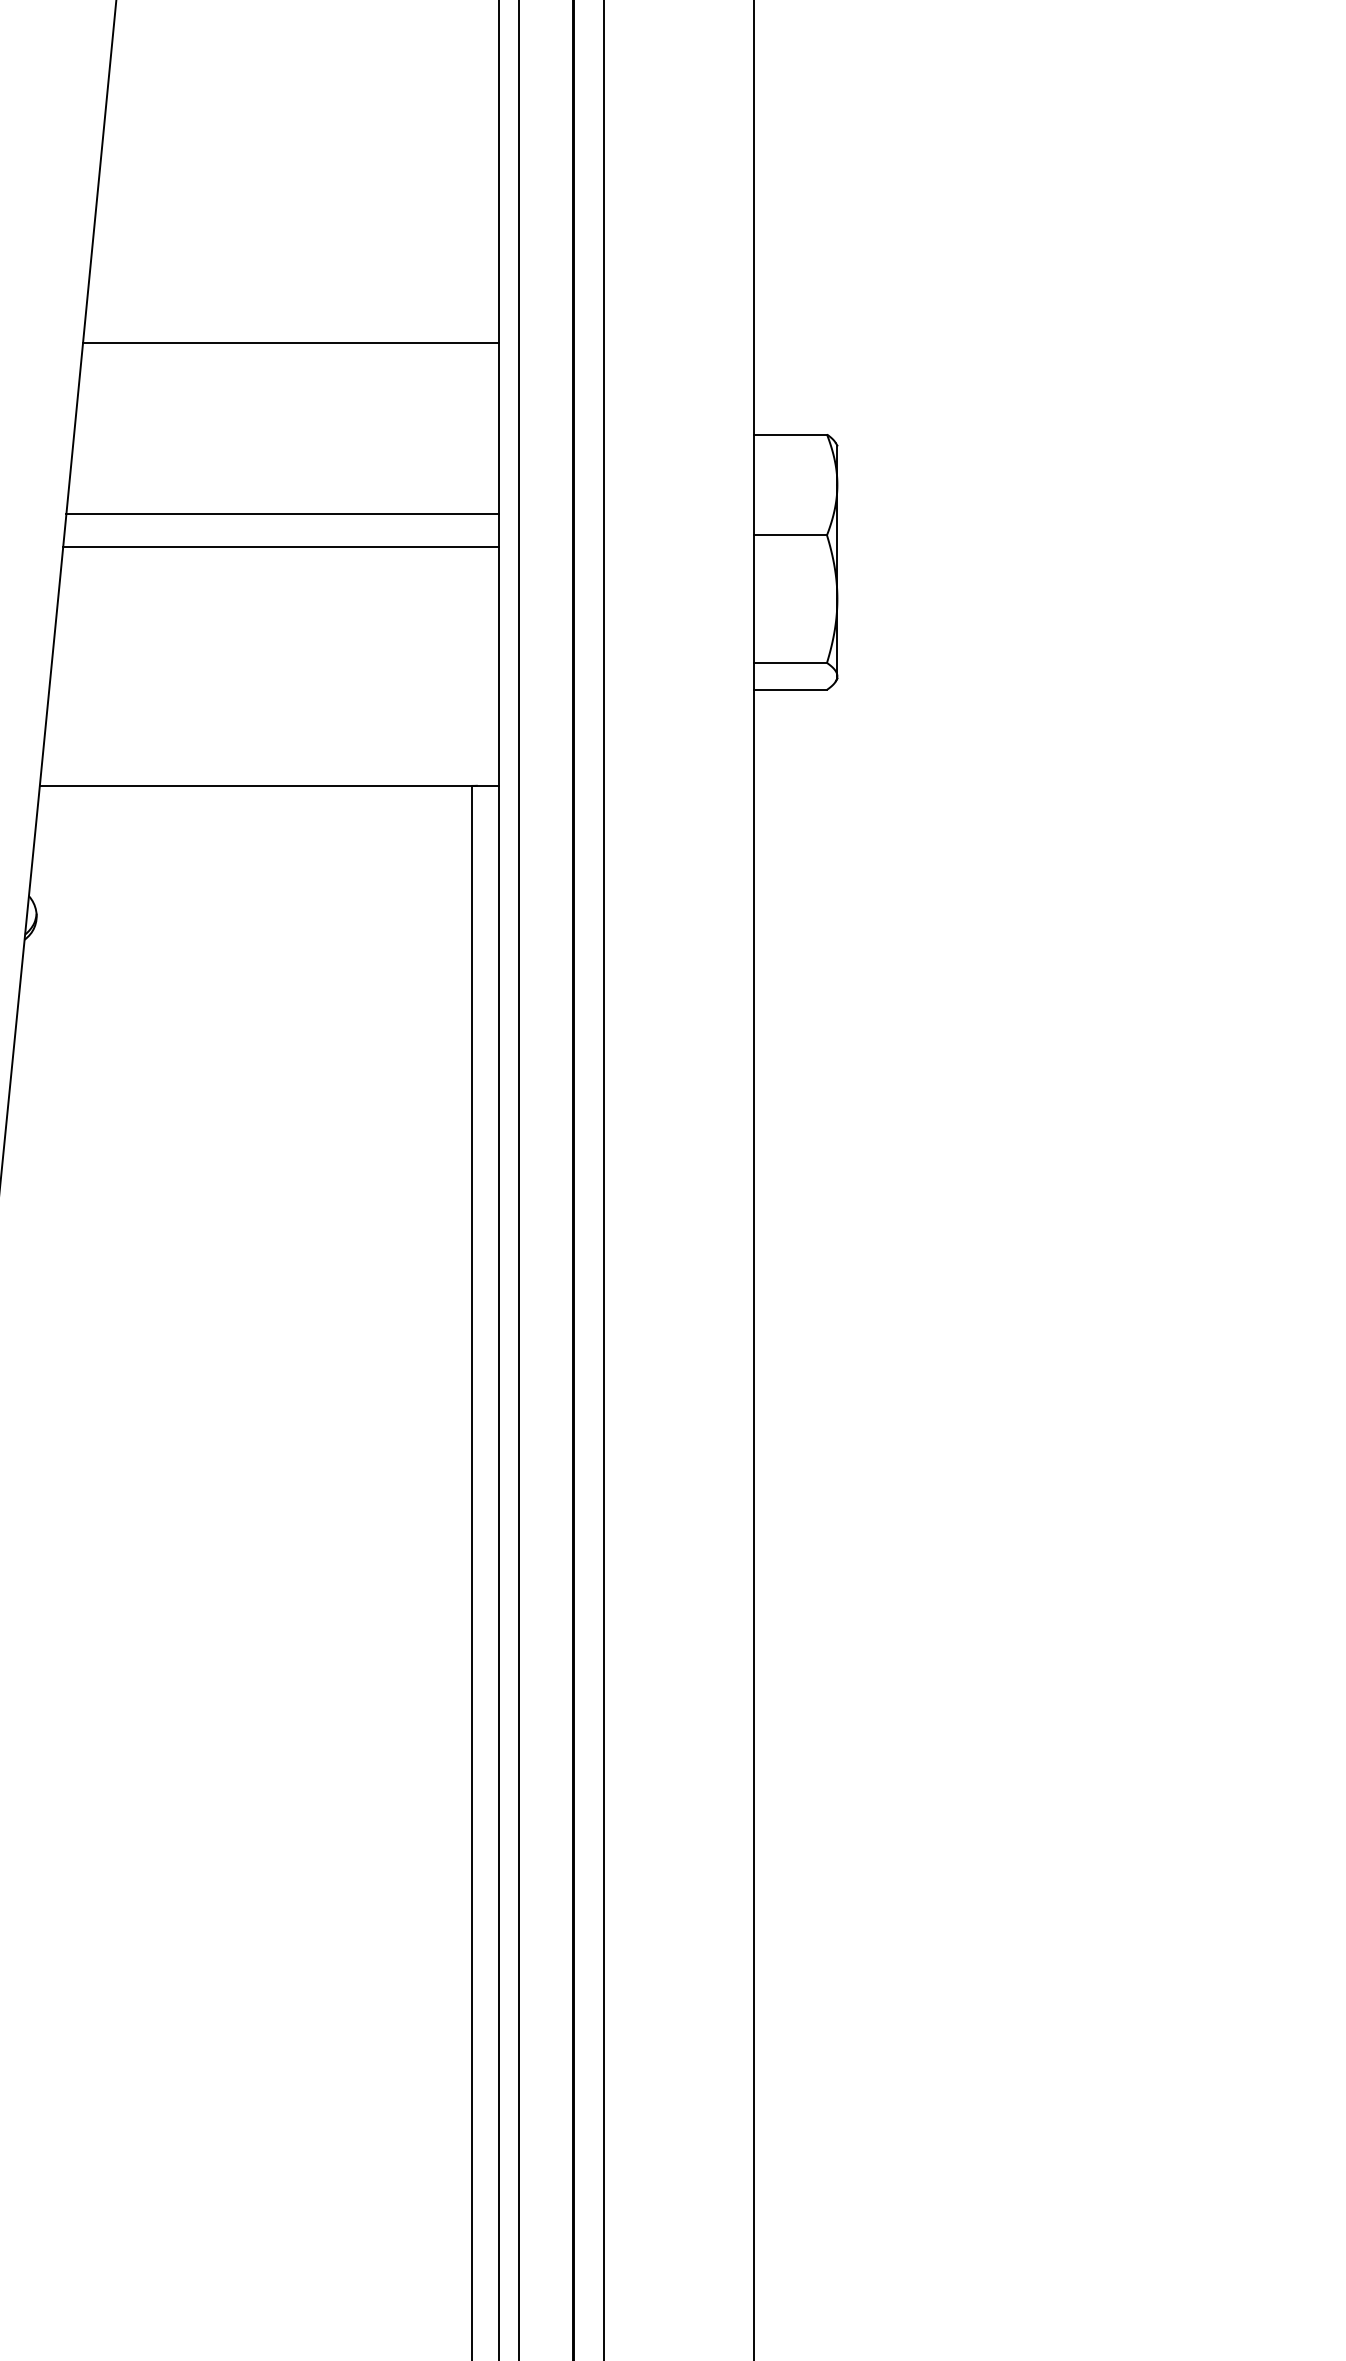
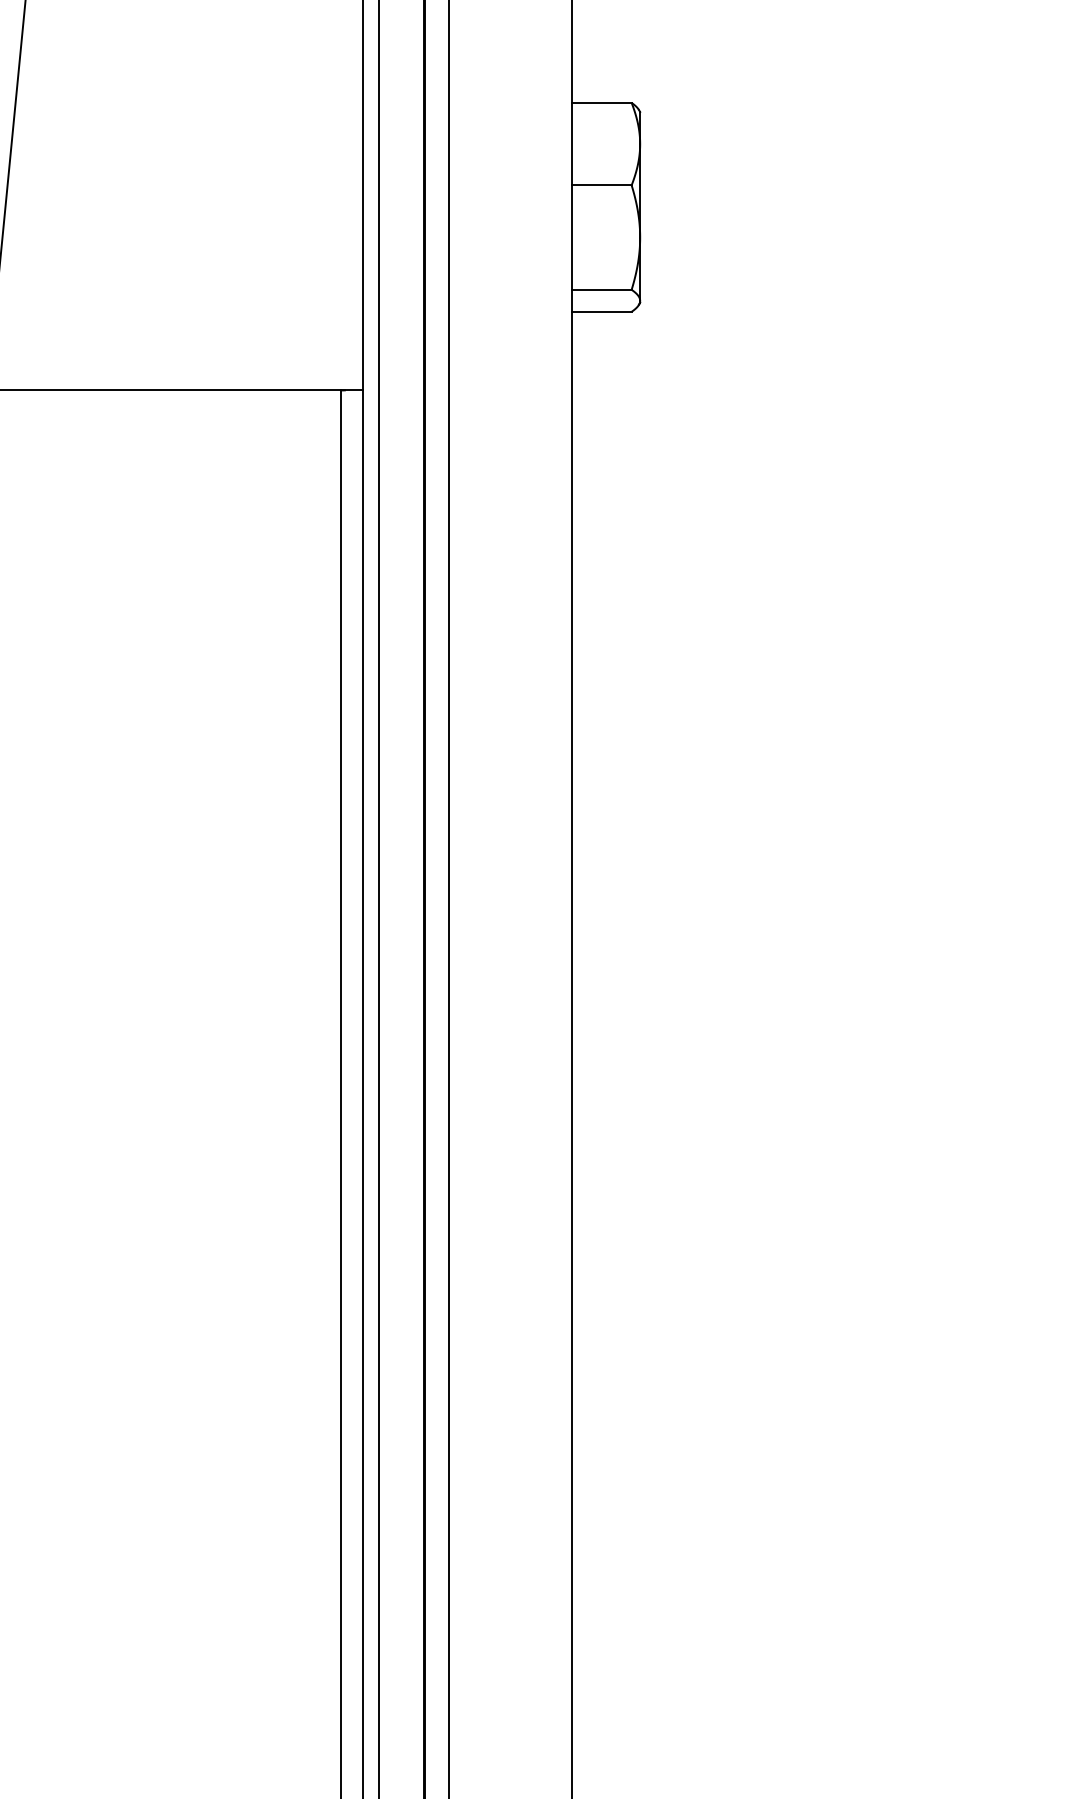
line: (290, 342) -> (192, 27), removed
line: (282, 514) -> (186, 168), removed
line: (280, 546) -> (184, 194), removed

